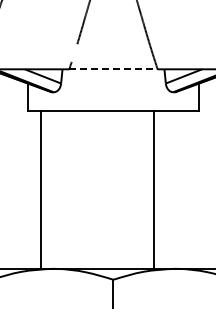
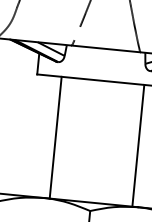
line: (113, 69) -> (106, 49), dashed -> solid
line: (40, 189) -> (55, 137), moved
line: (154, 189) -> (138, 145), moved

